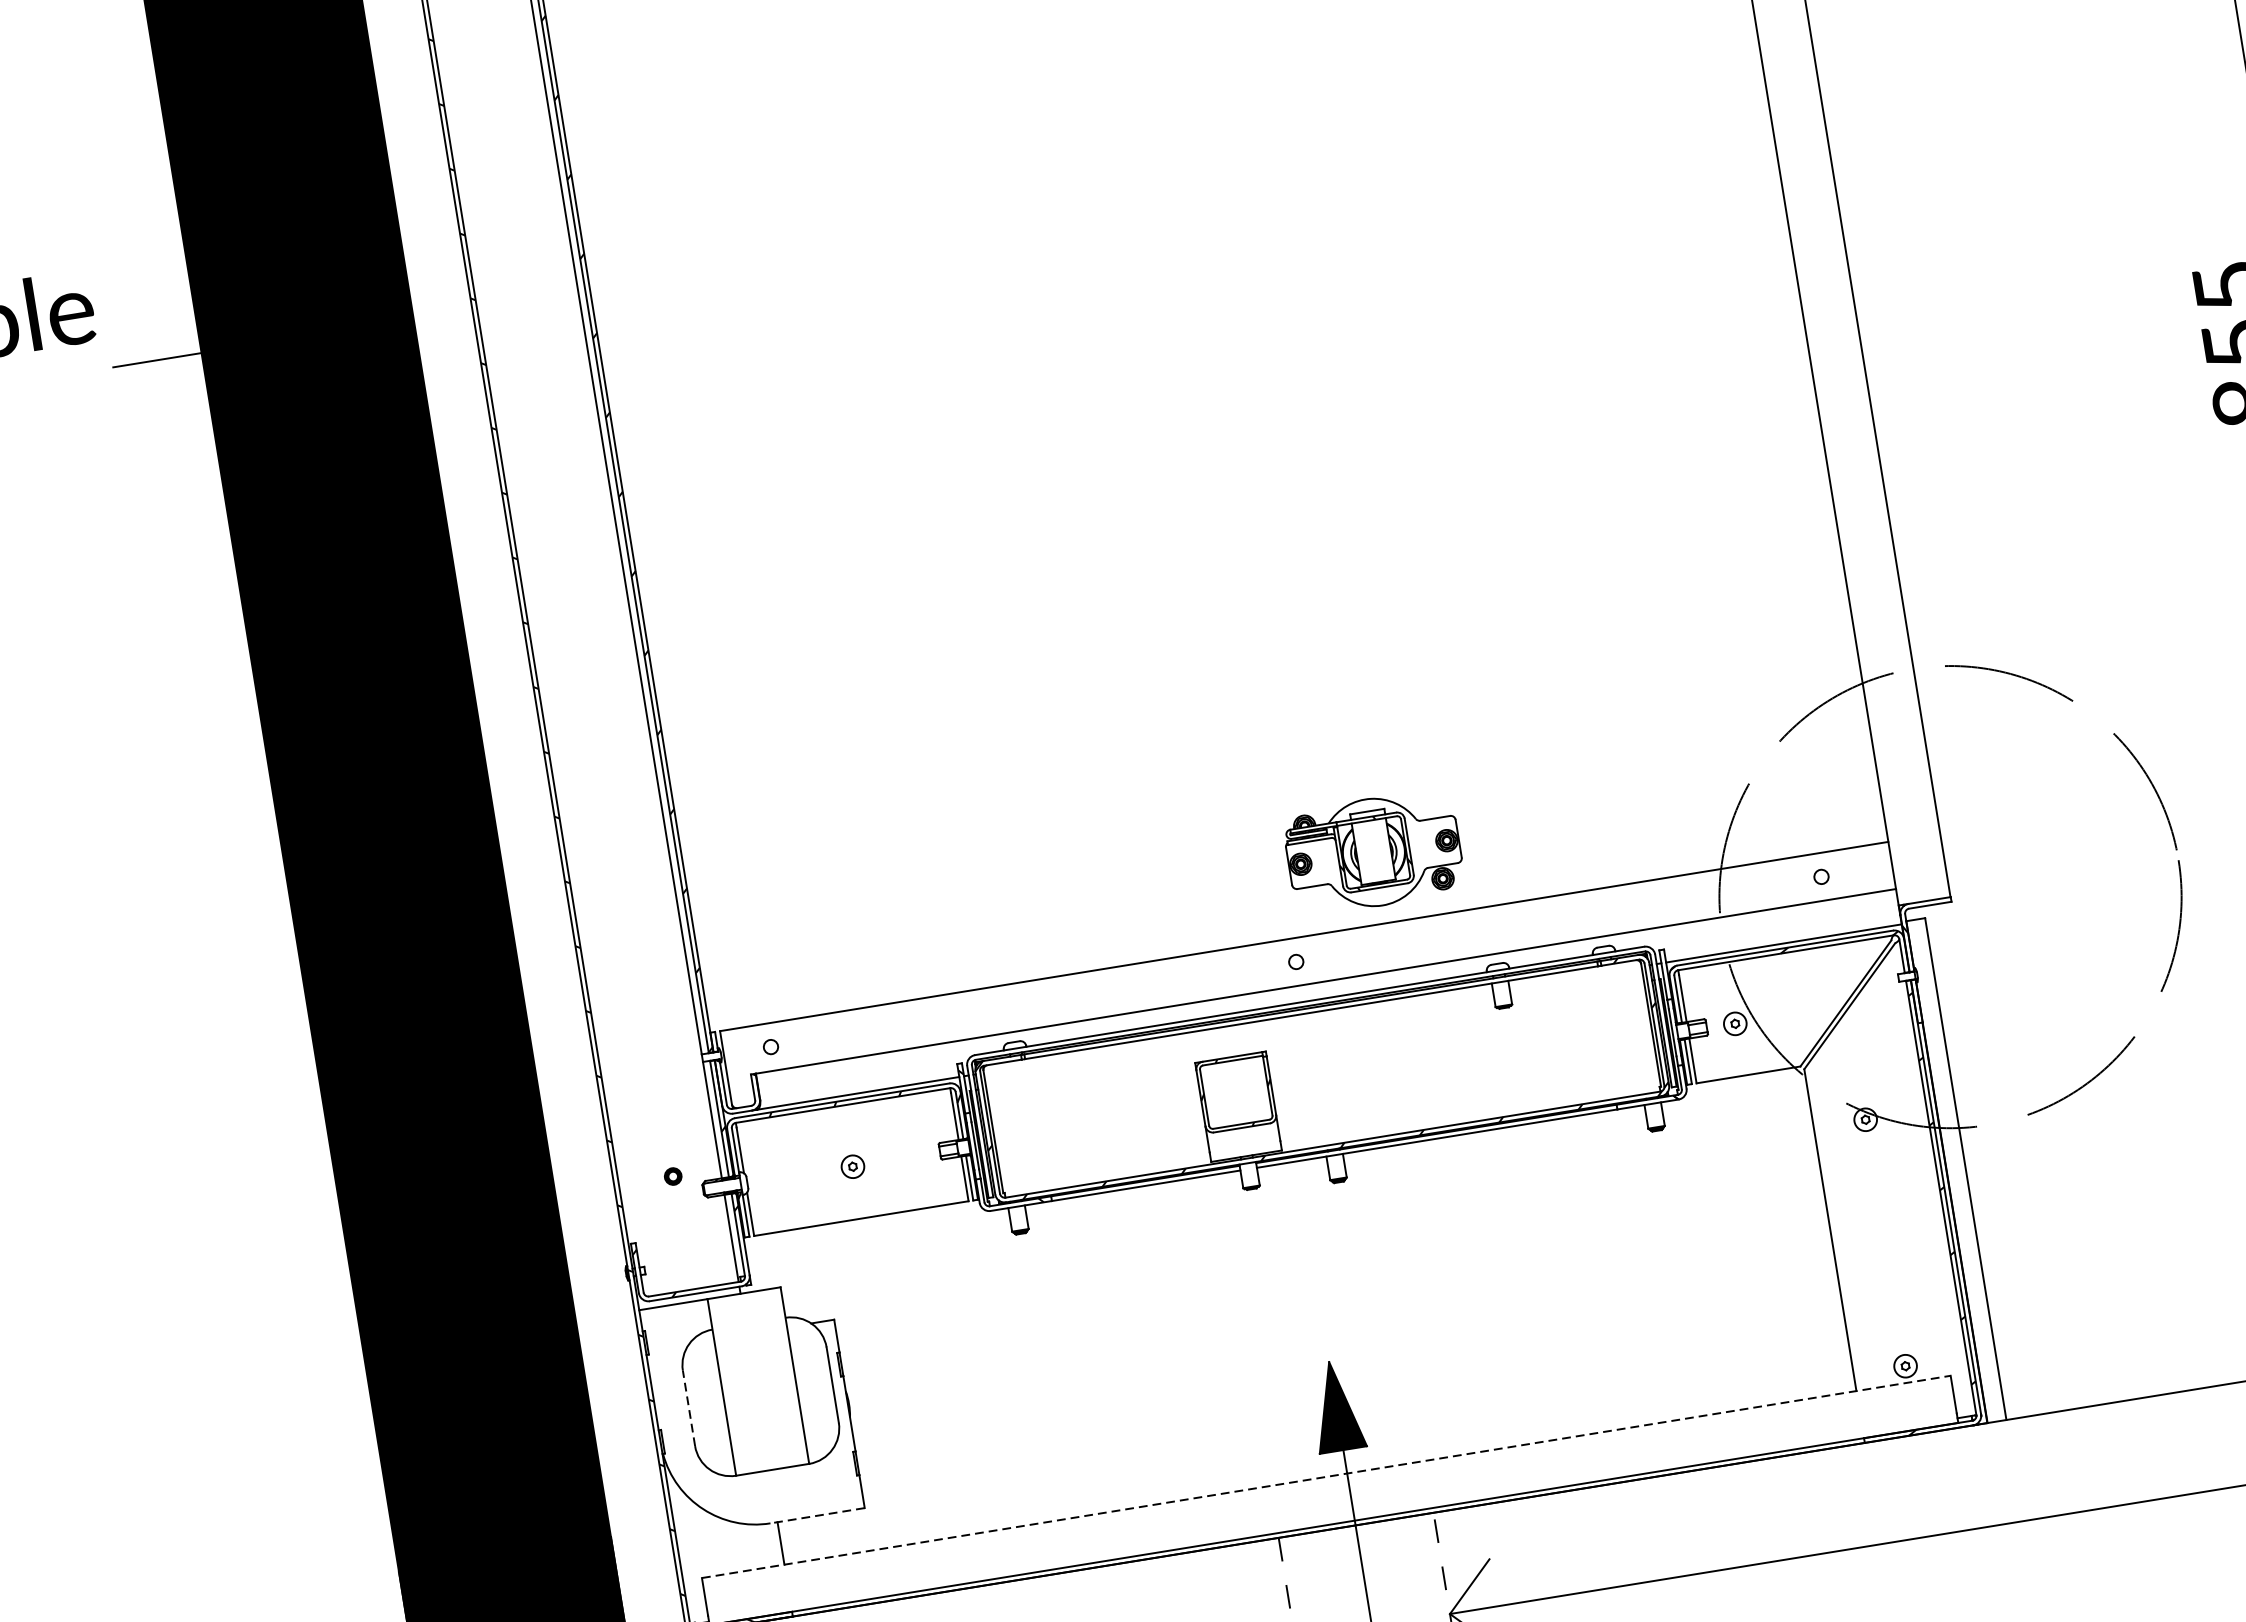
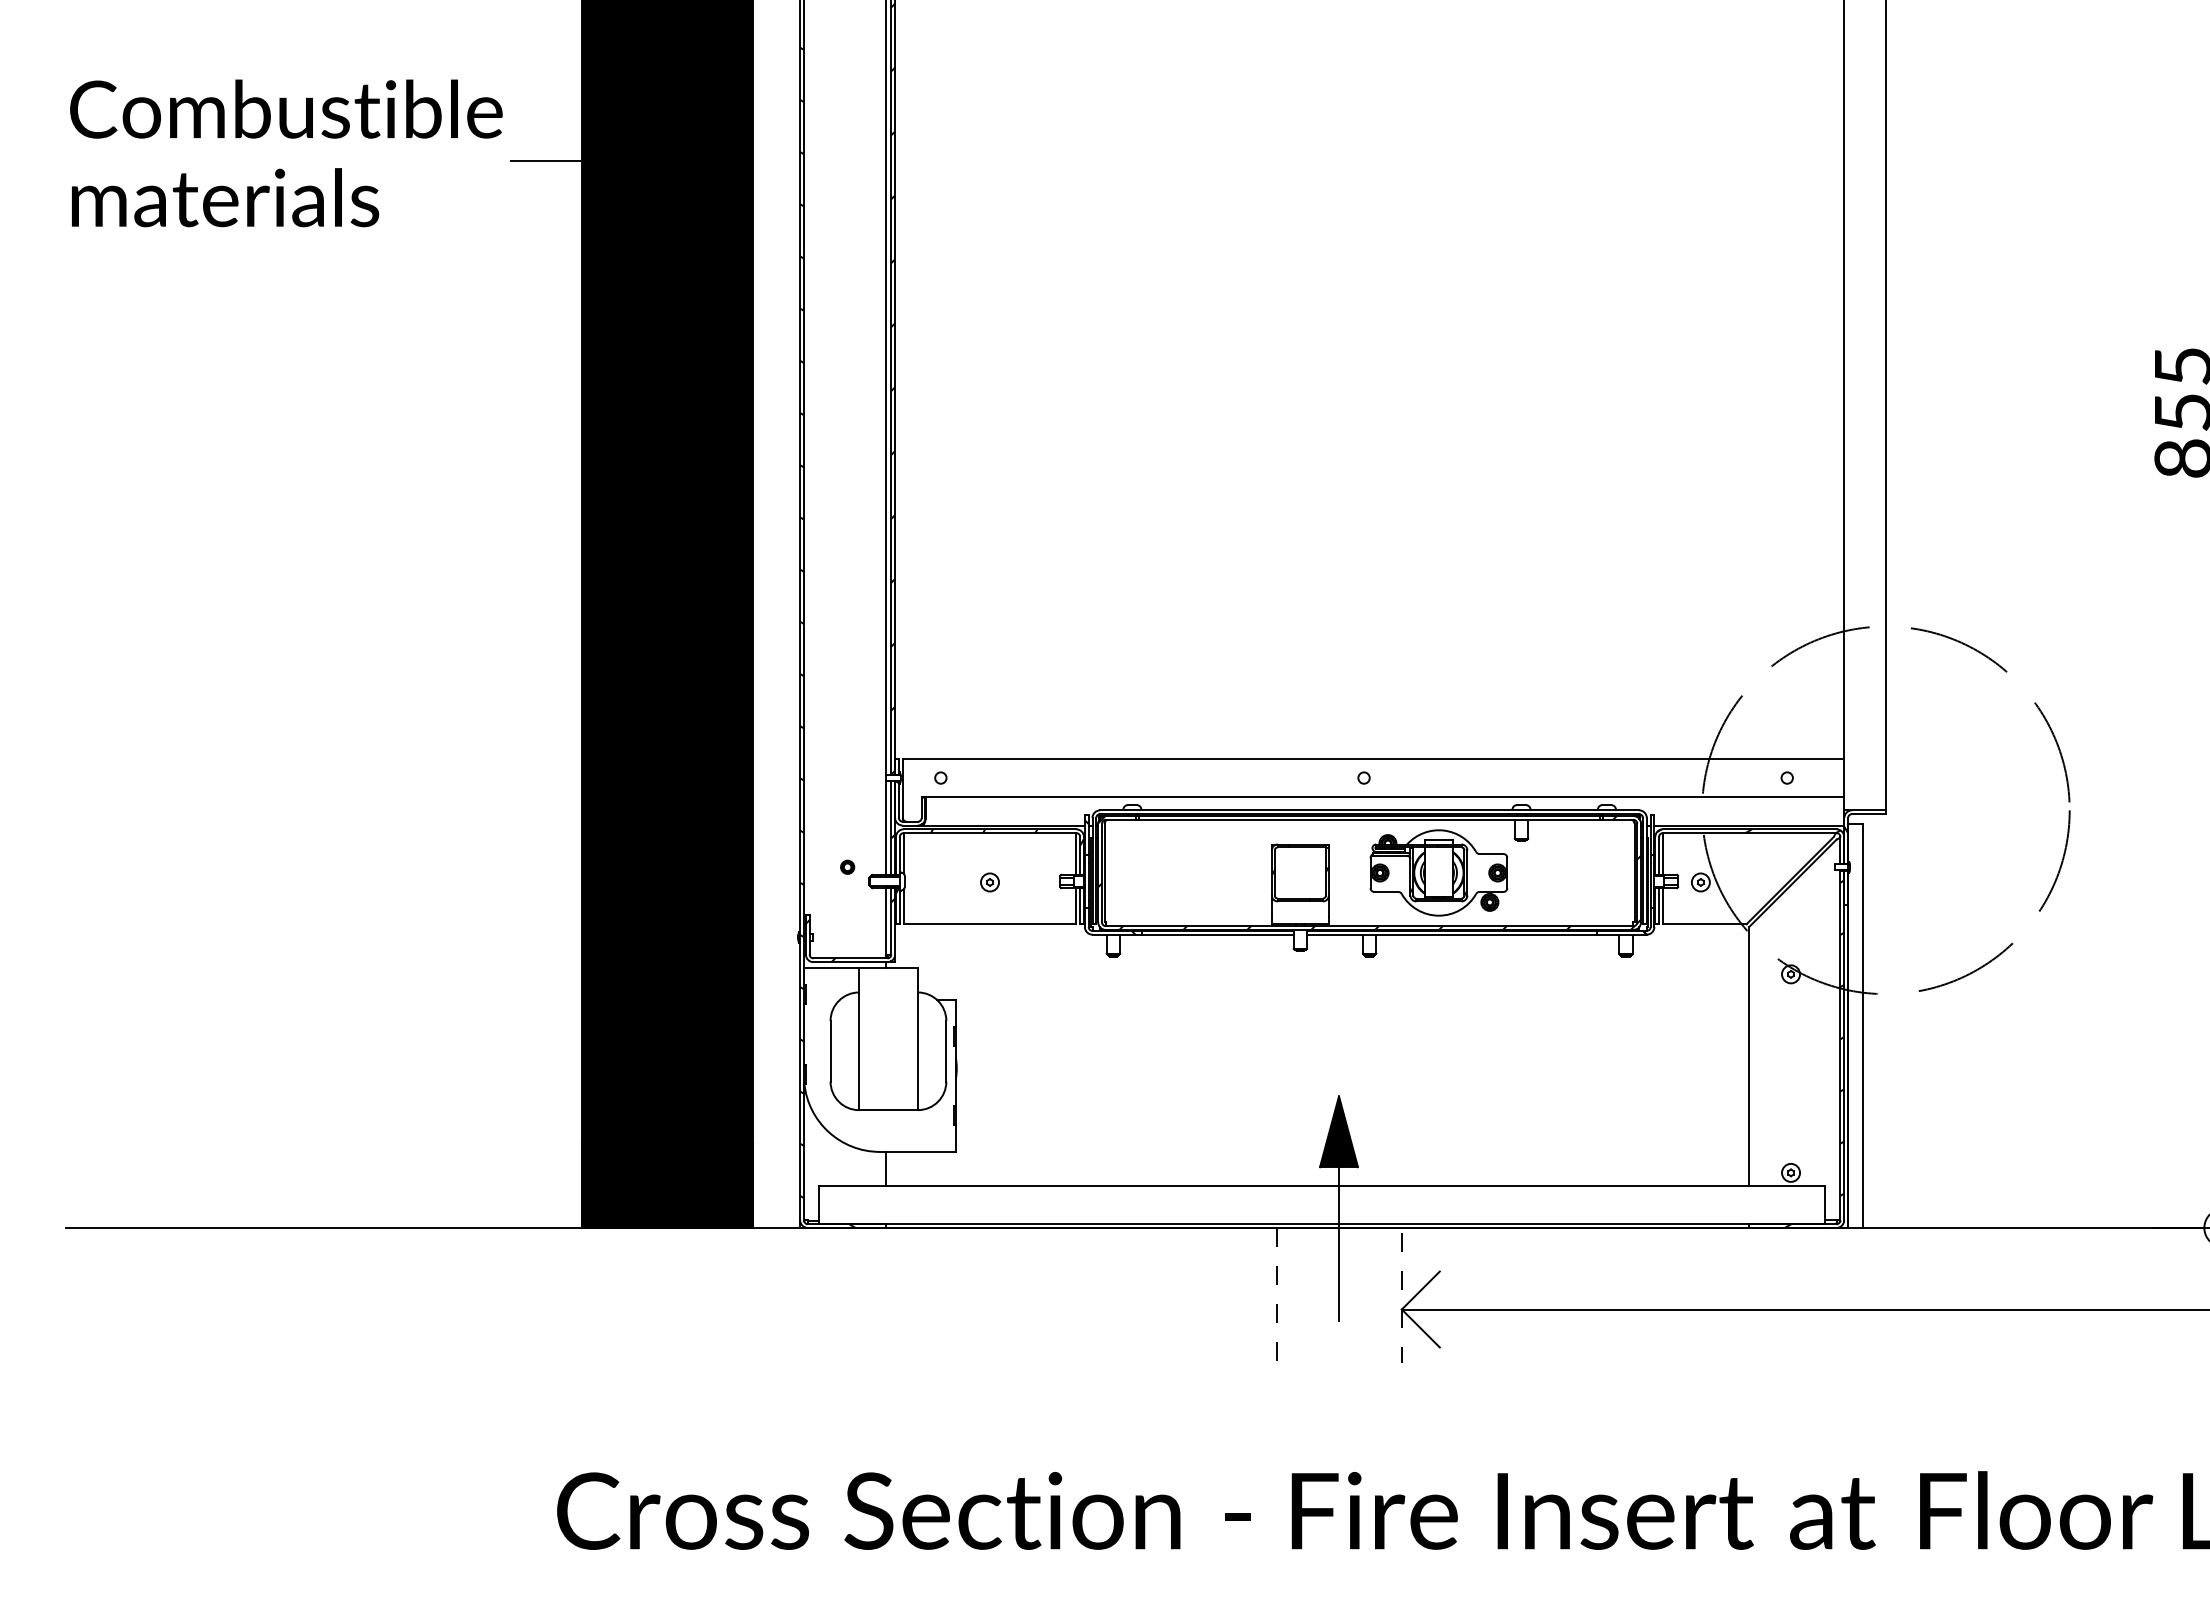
part: (1373, 851) -> (1438, 872), moved
line: (688, 1407) -> (830, 1050), dashed -> solid
line: (1326, 1477) -> (1322, 1186), dashed -> solid
line: (817, 1515) -> (917, 1151), dashed -> solid

